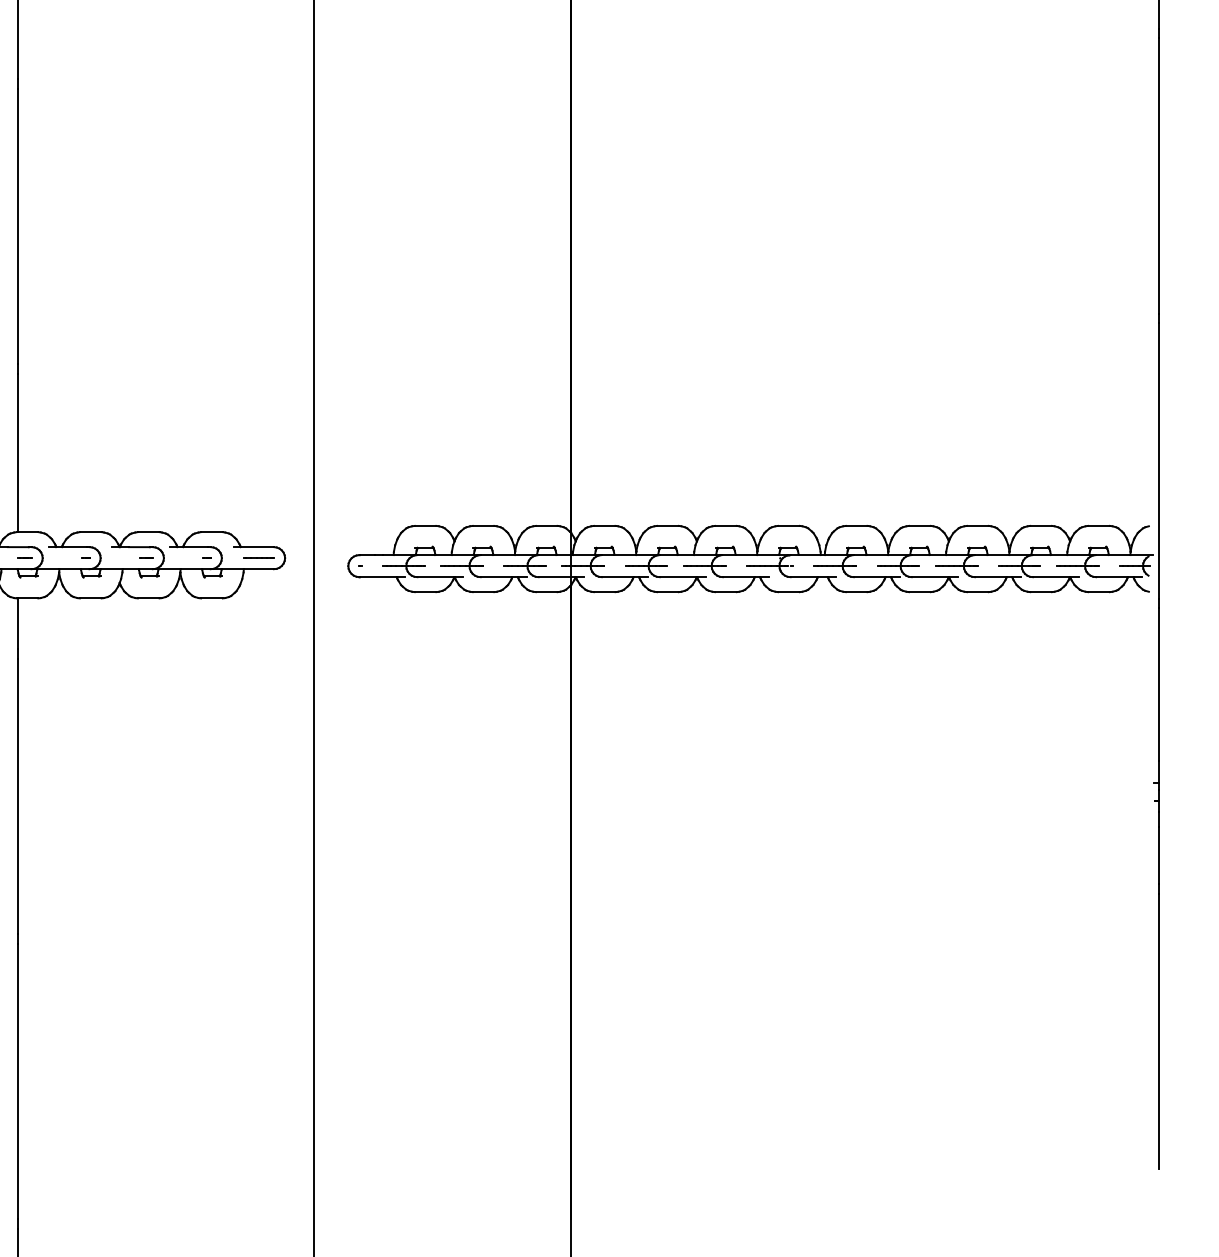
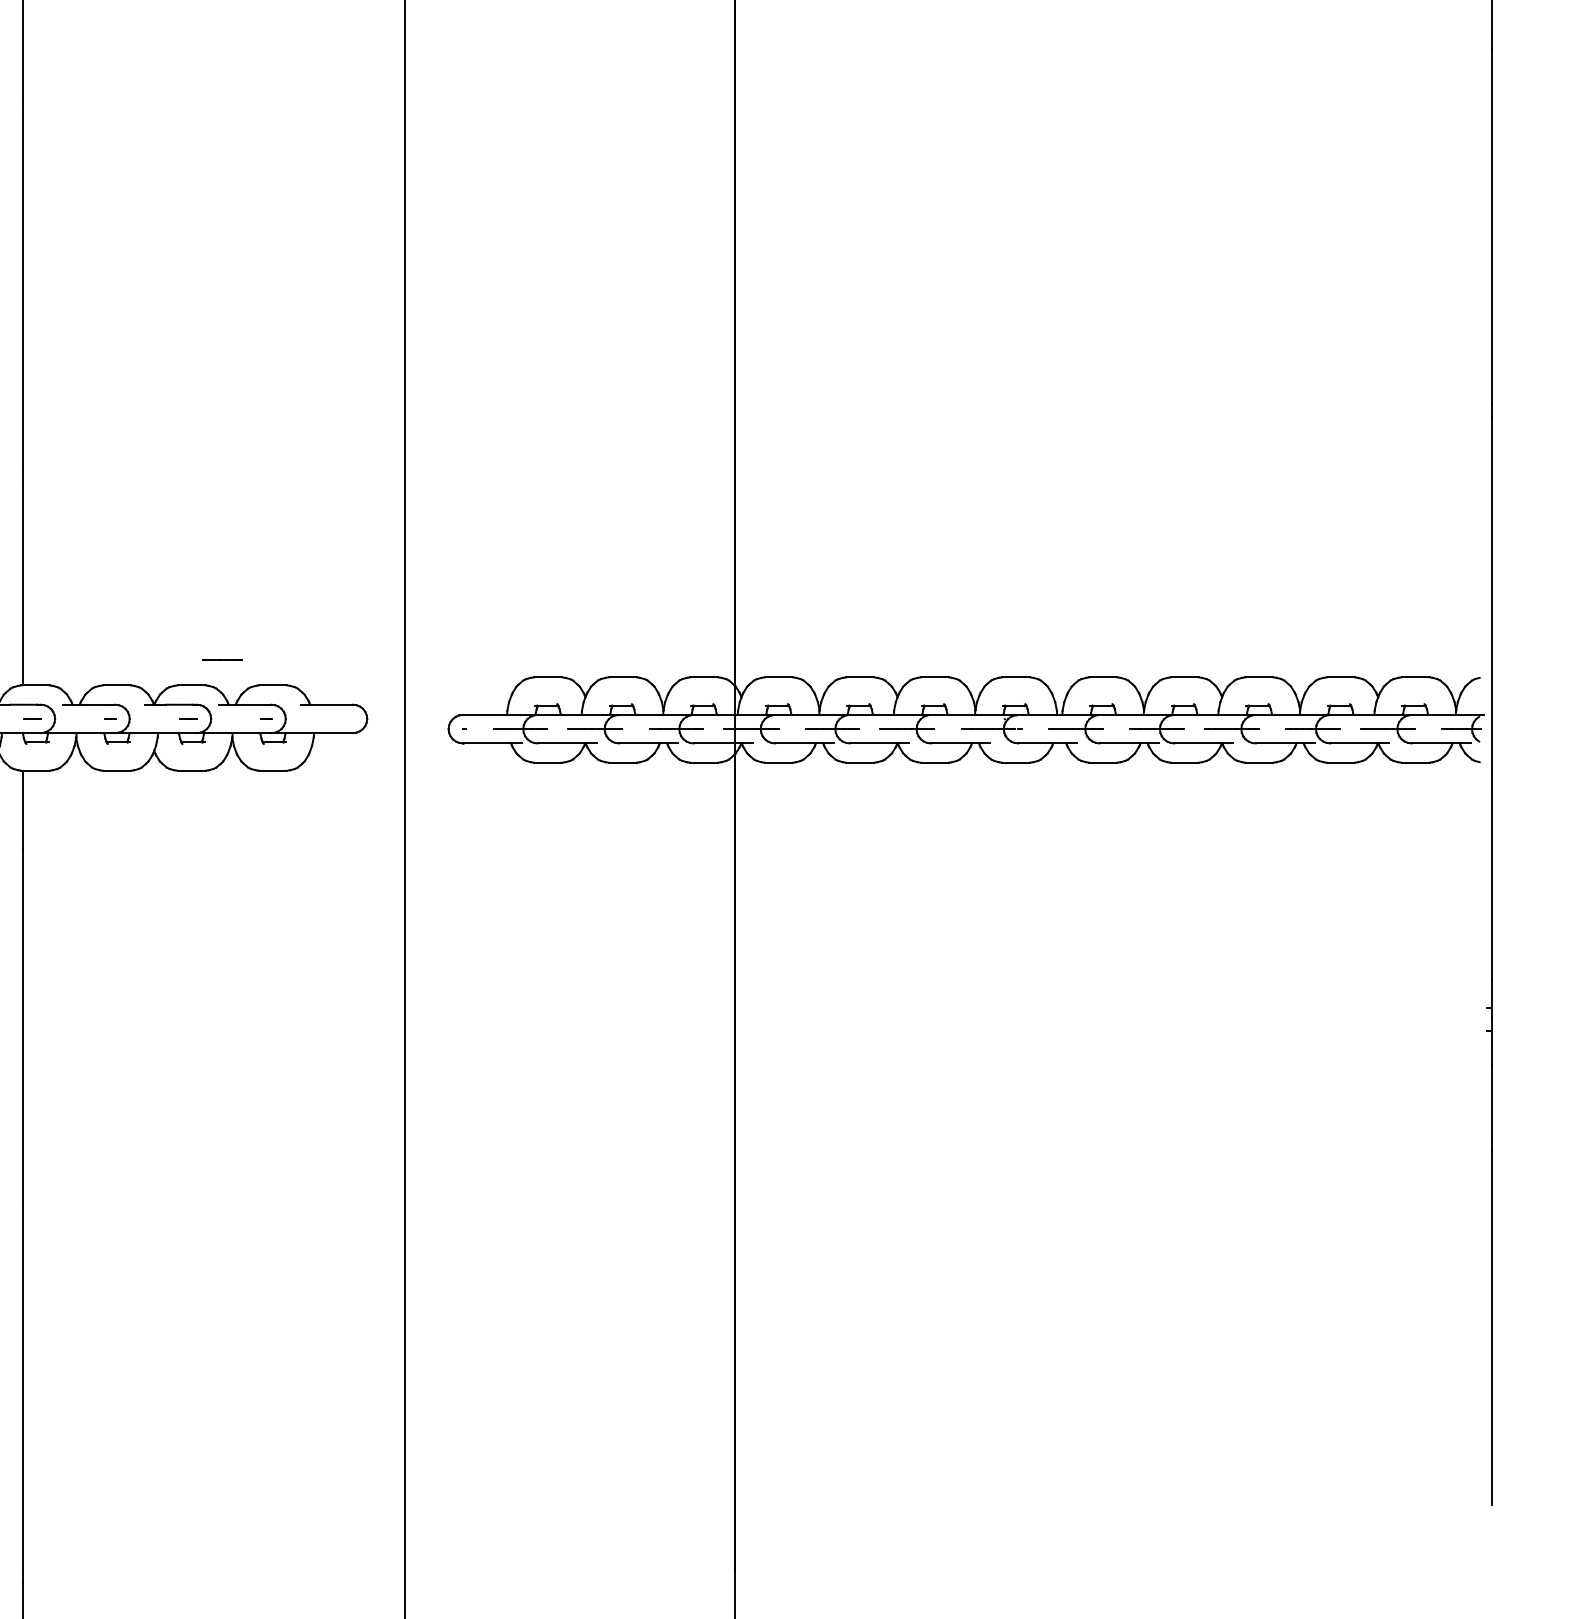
line: (258, 557) -> (222, 659), moved

